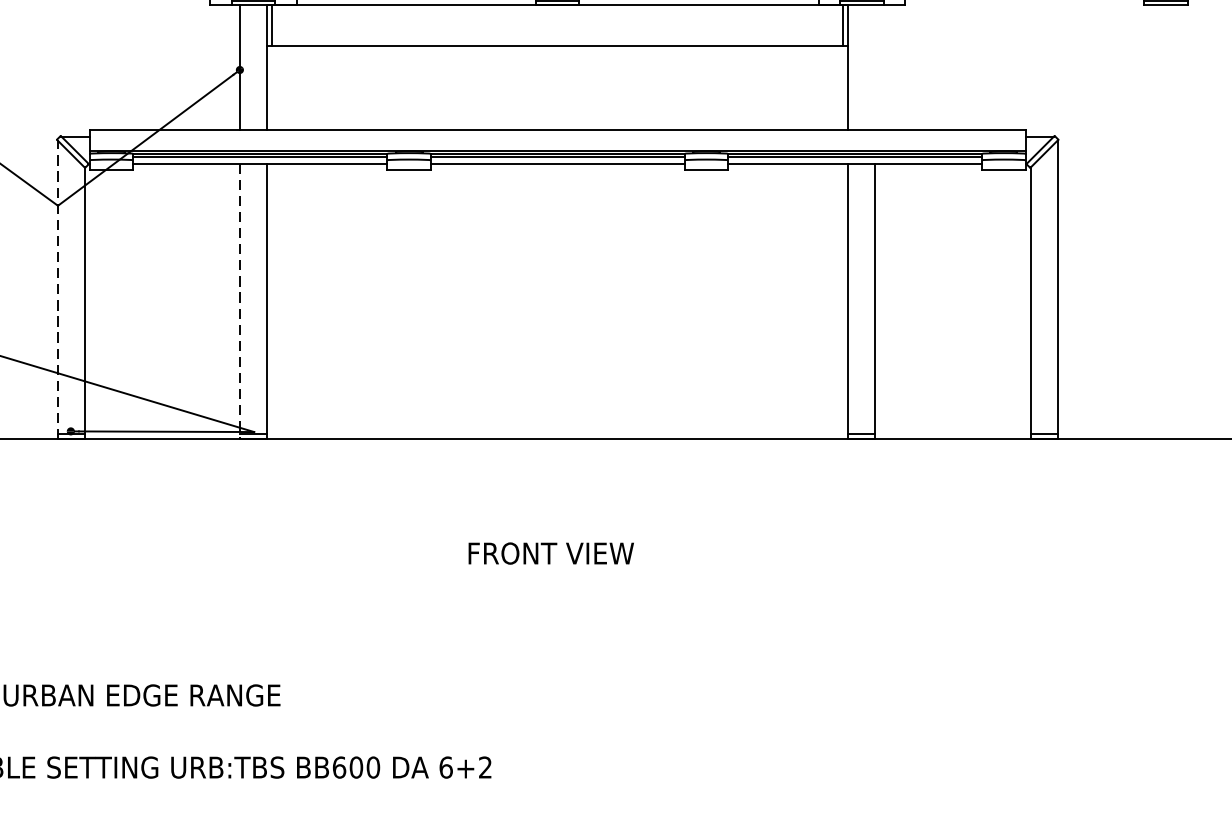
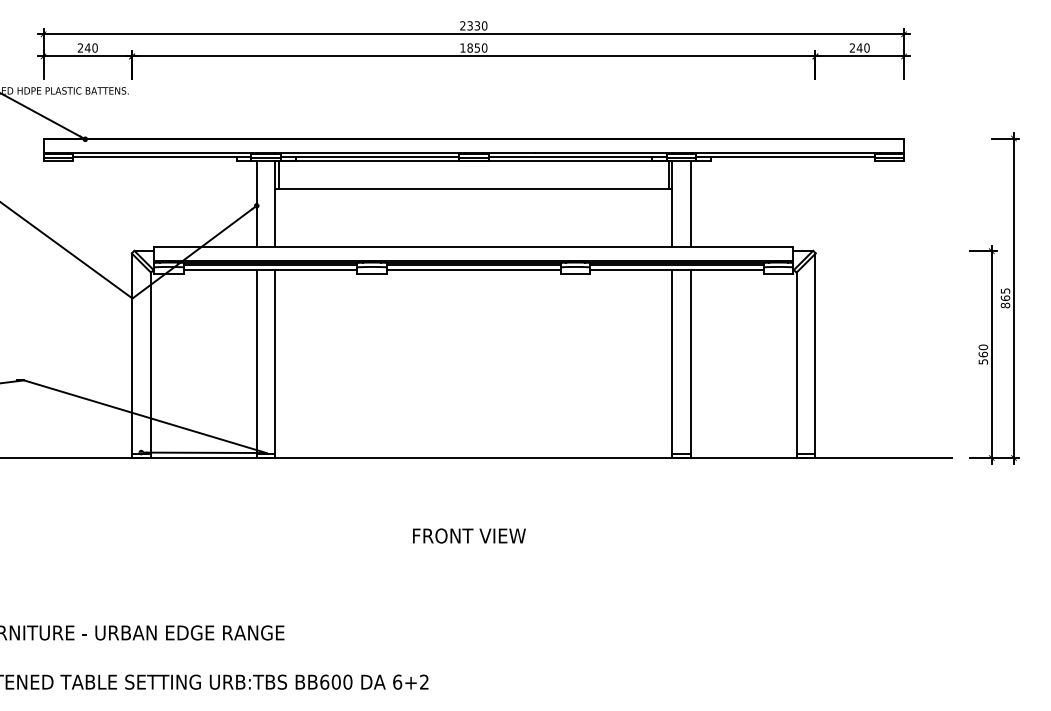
line: (875, 66) -> (690, 203), added
line: (57, 289) -> (132, 355), dashed -> solid
line: (239, 302) -> (256, 364), dashed -> solid

